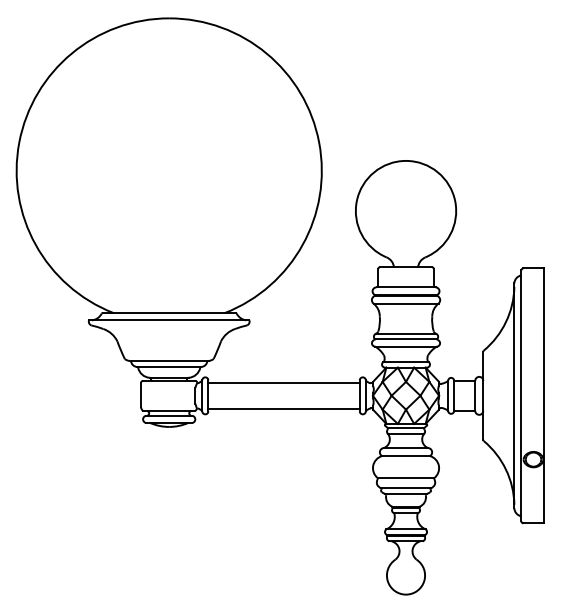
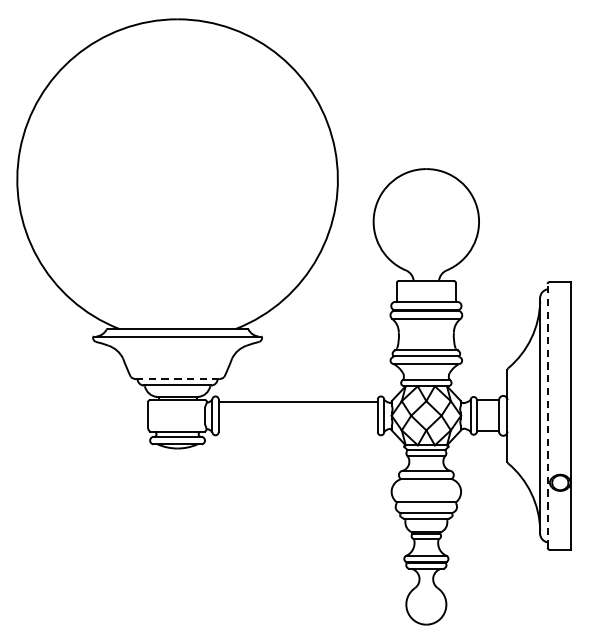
line: (169, 360) -> (177, 378), solid -> dashed
line: (521, 395) -> (547, 415), solid -> dashed
line: (283, 408) -> (297, 429), removed

